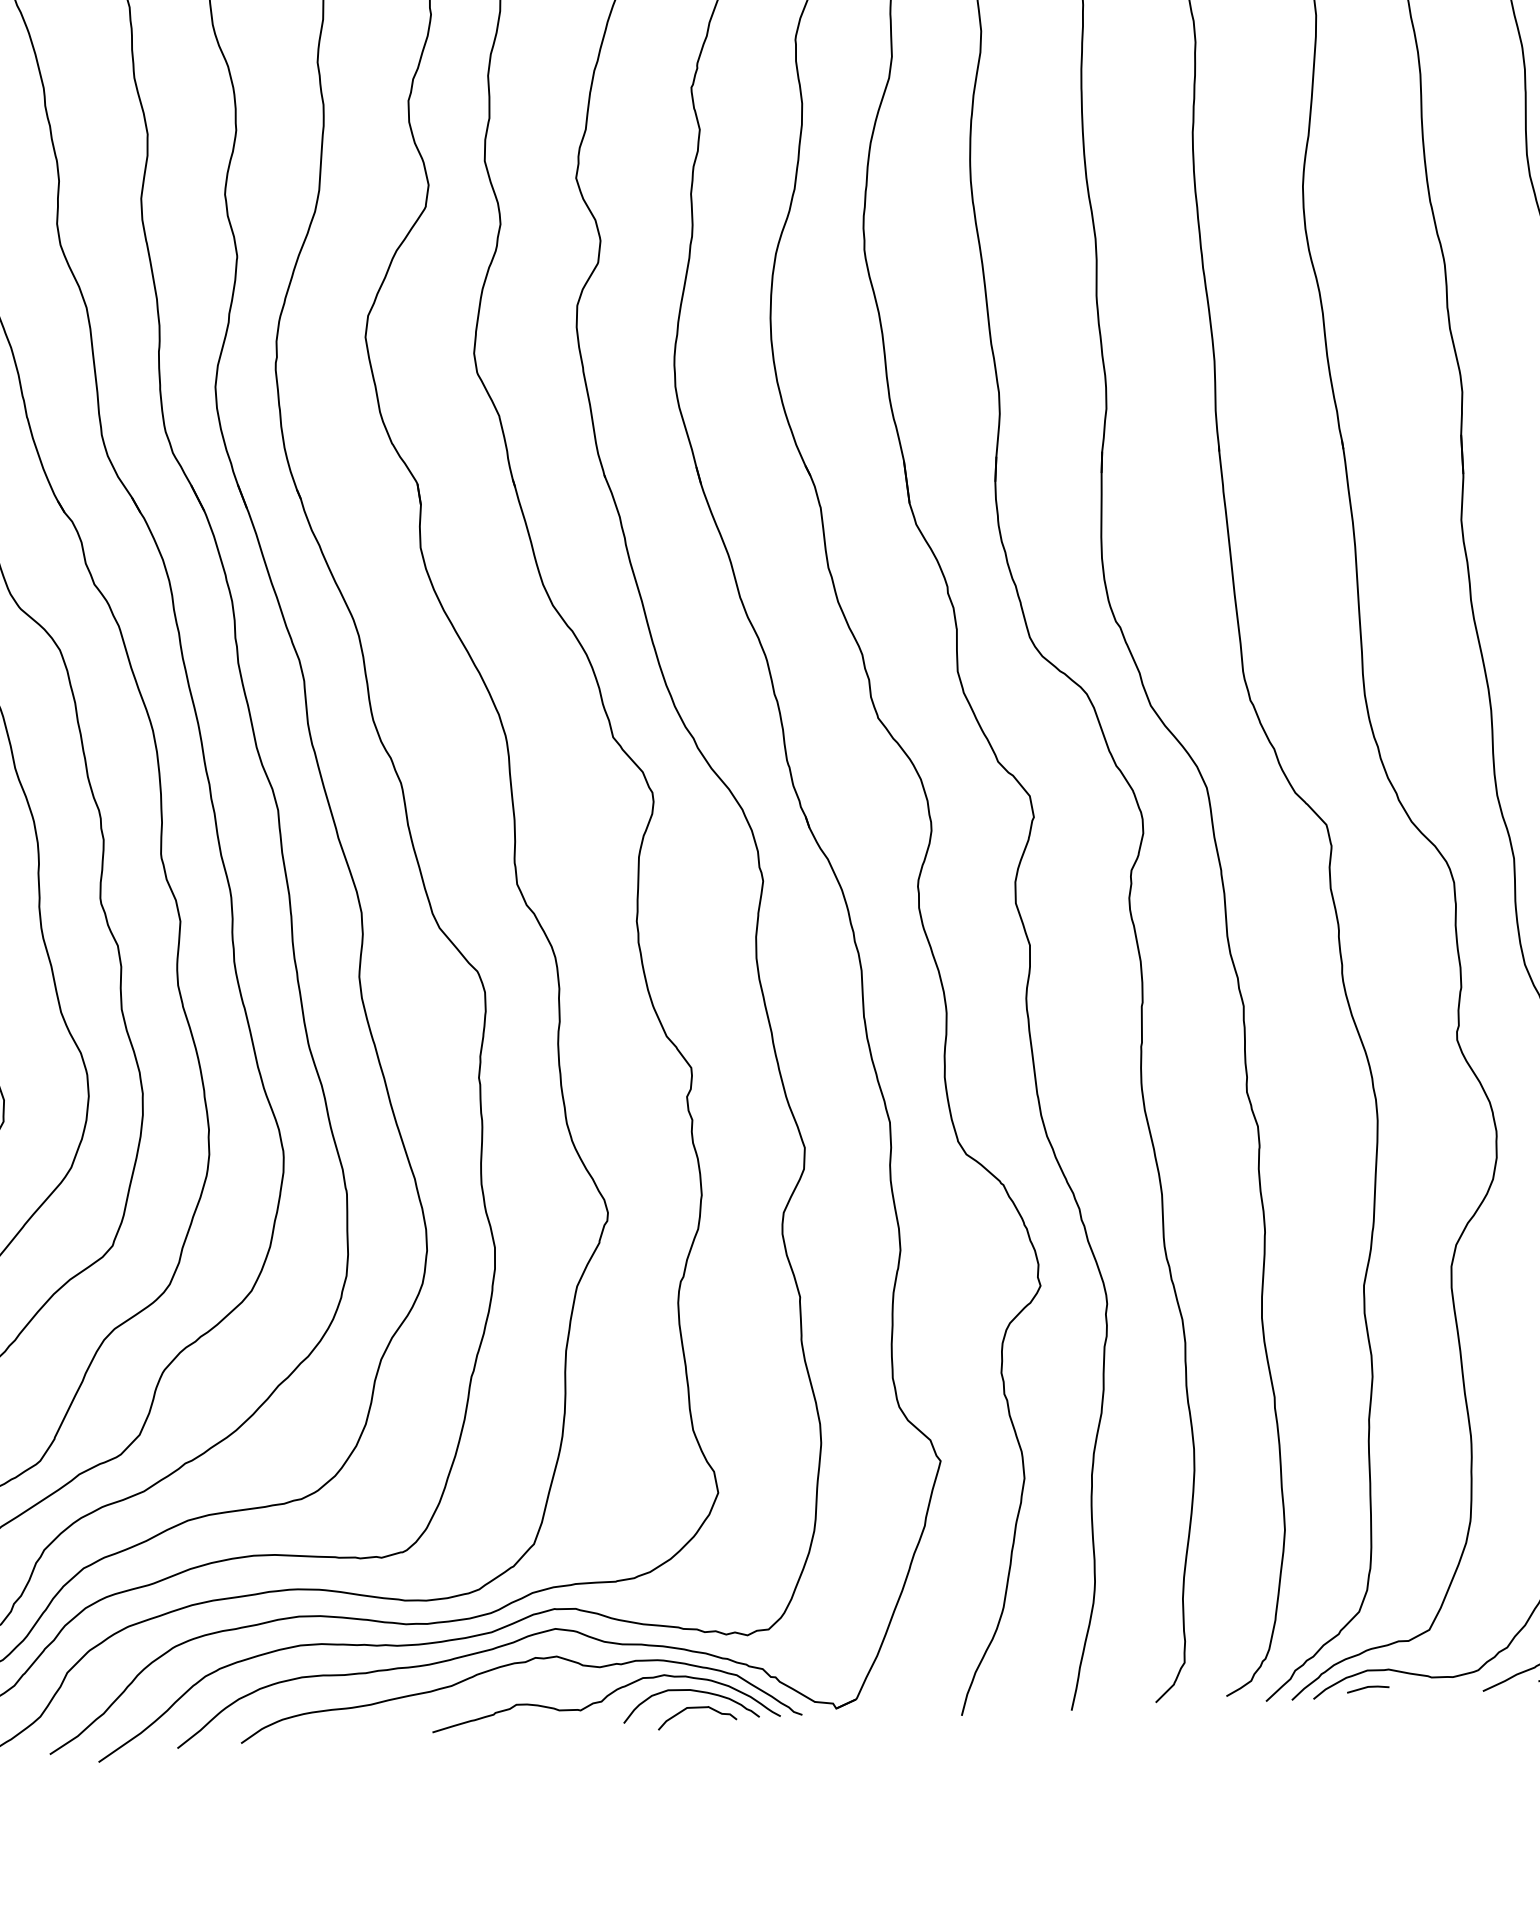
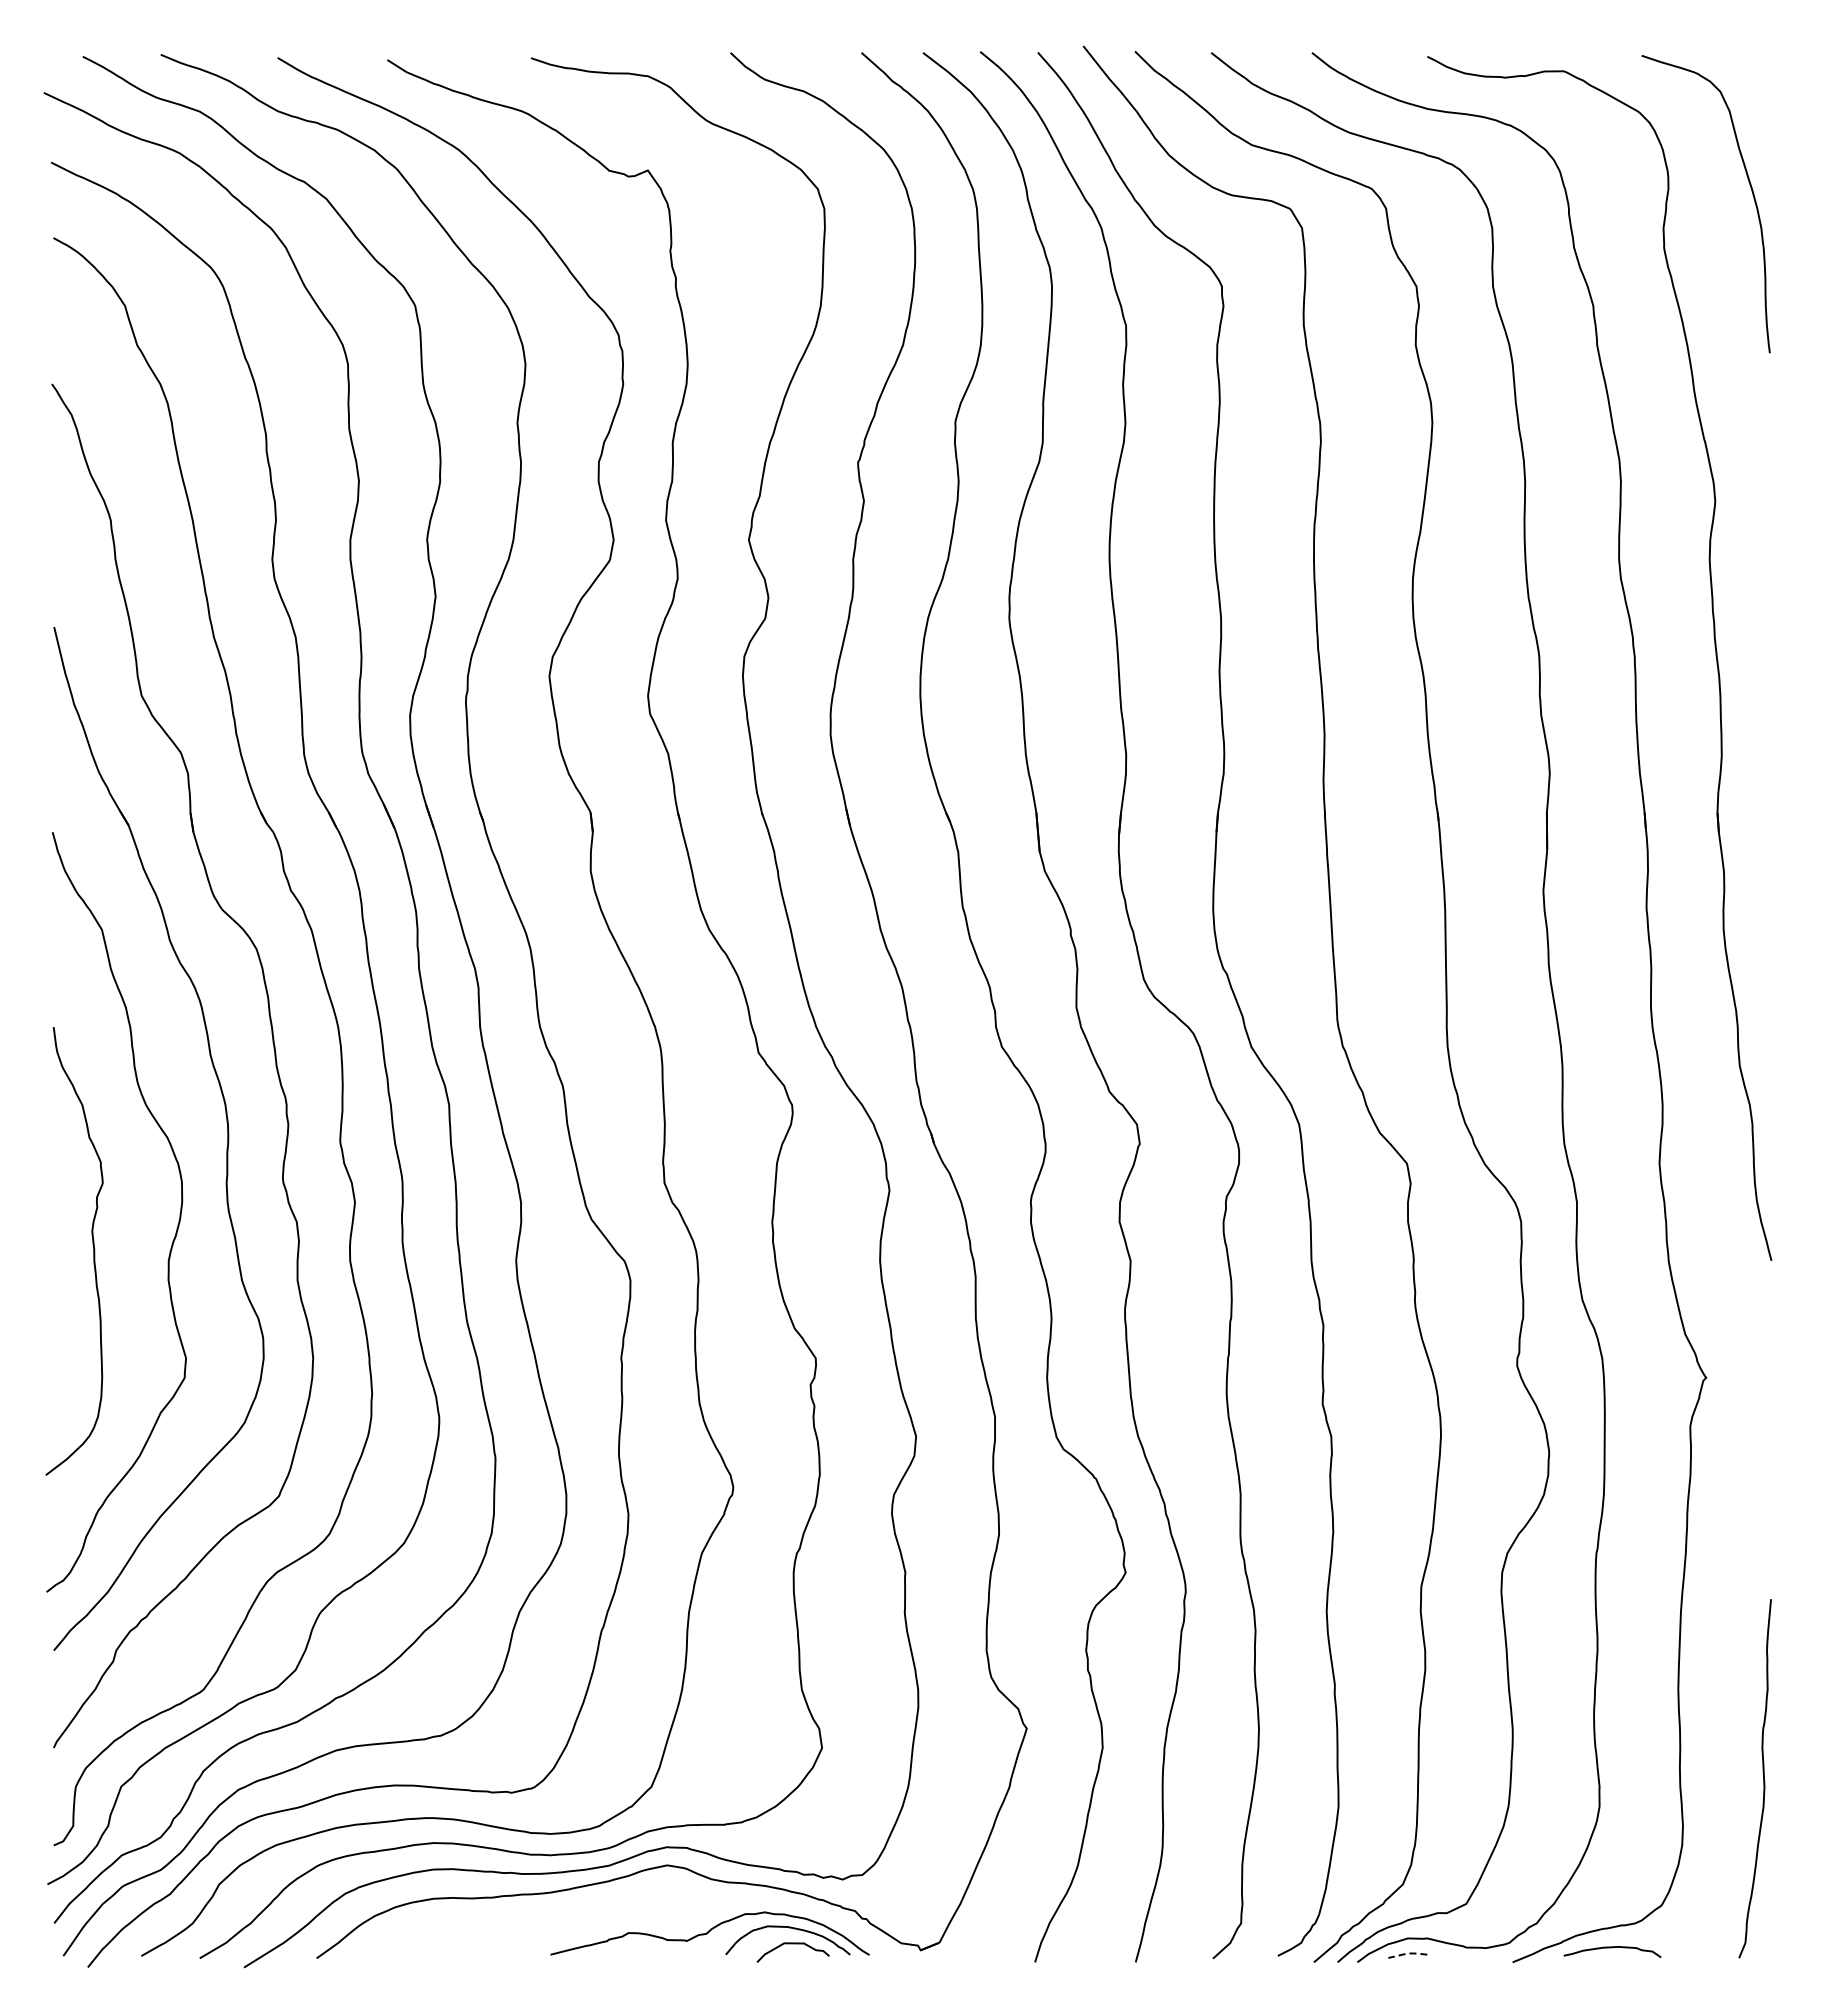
curve: (513, 1664) -> (627, 1896), removed
line: (1367, 1686) -> (1407, 1953), solid -> dashed

